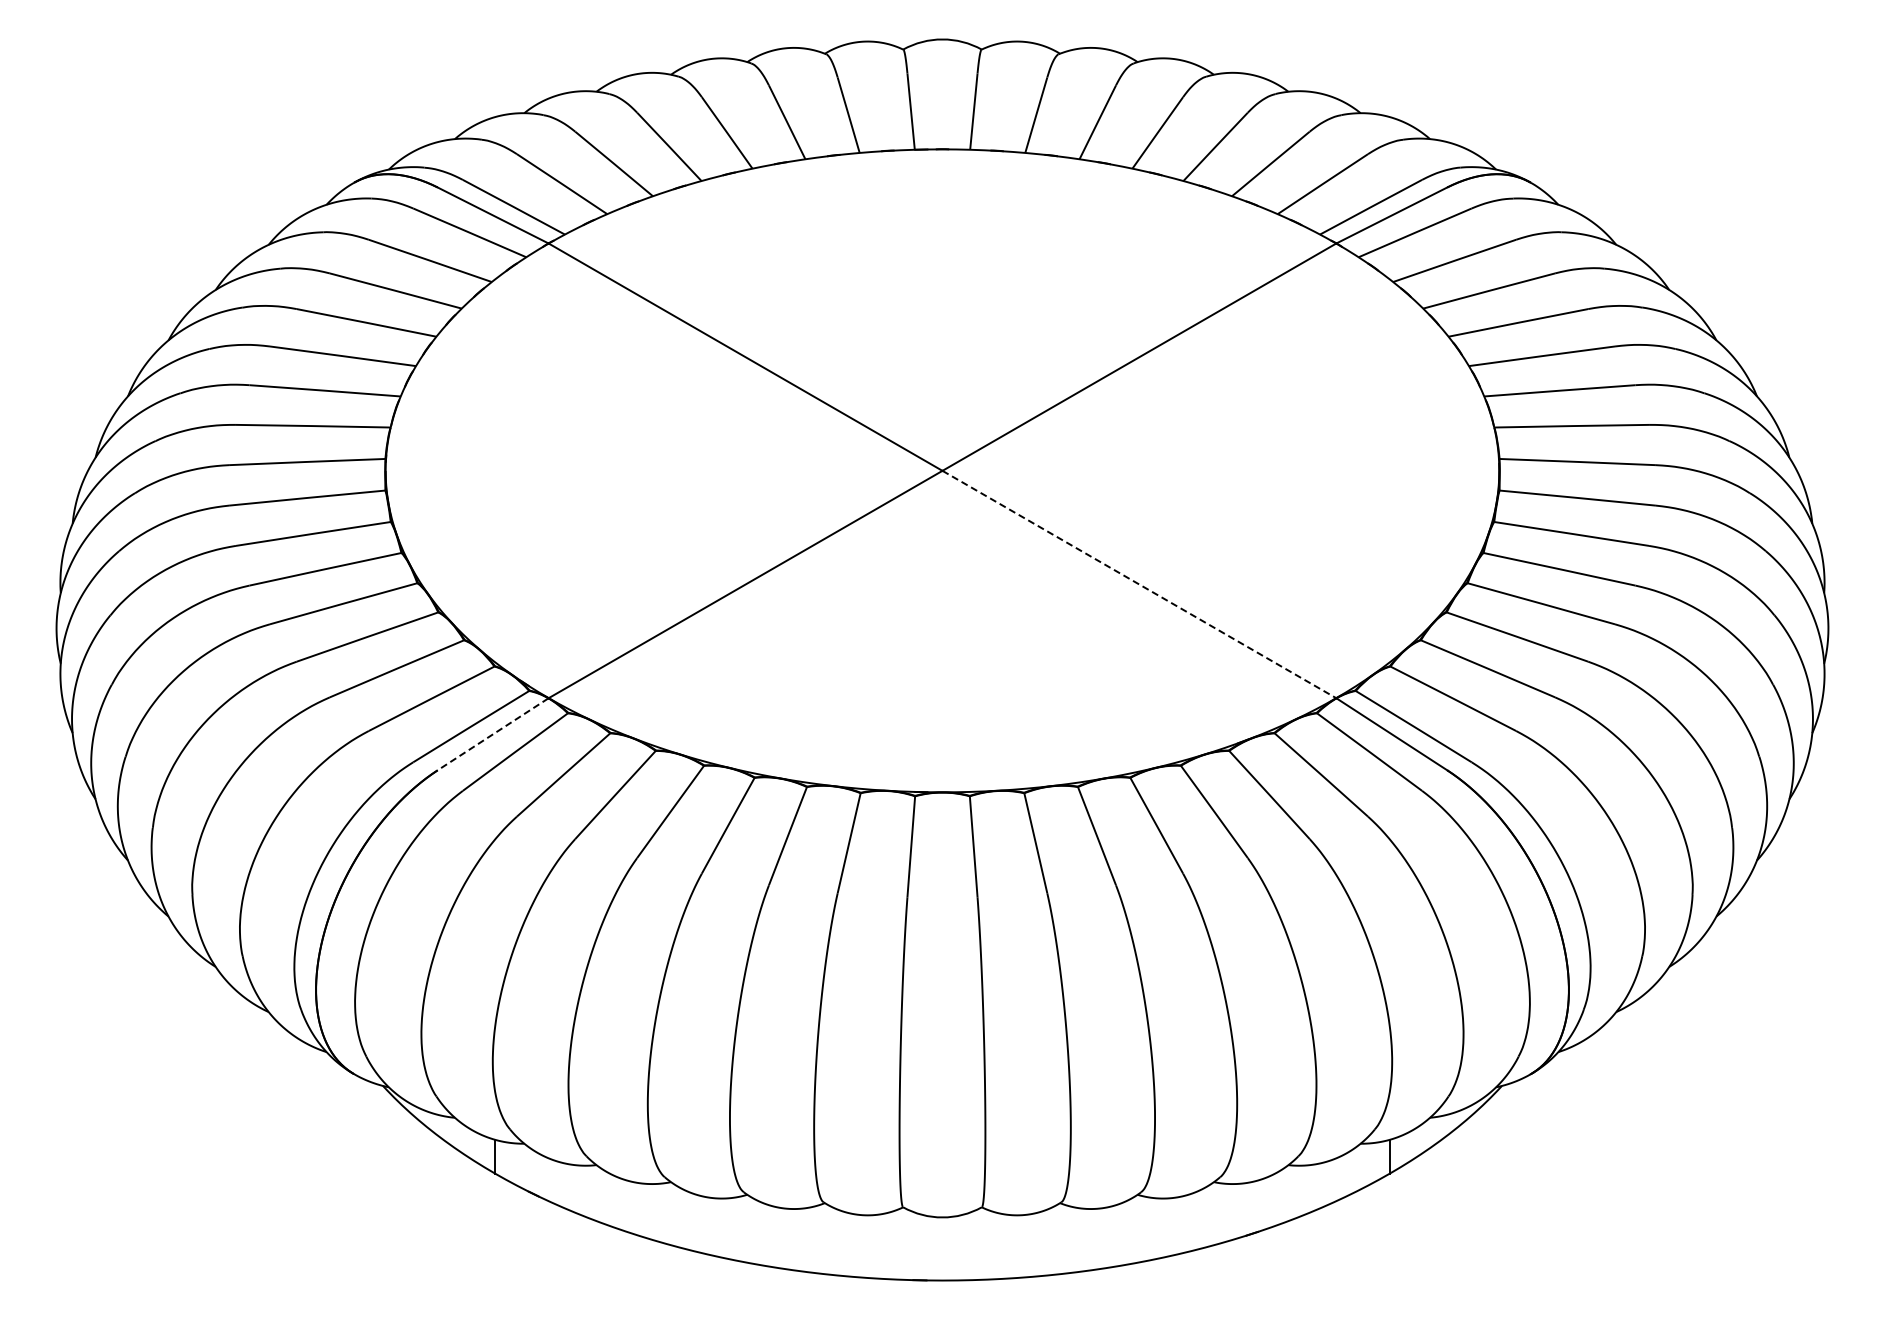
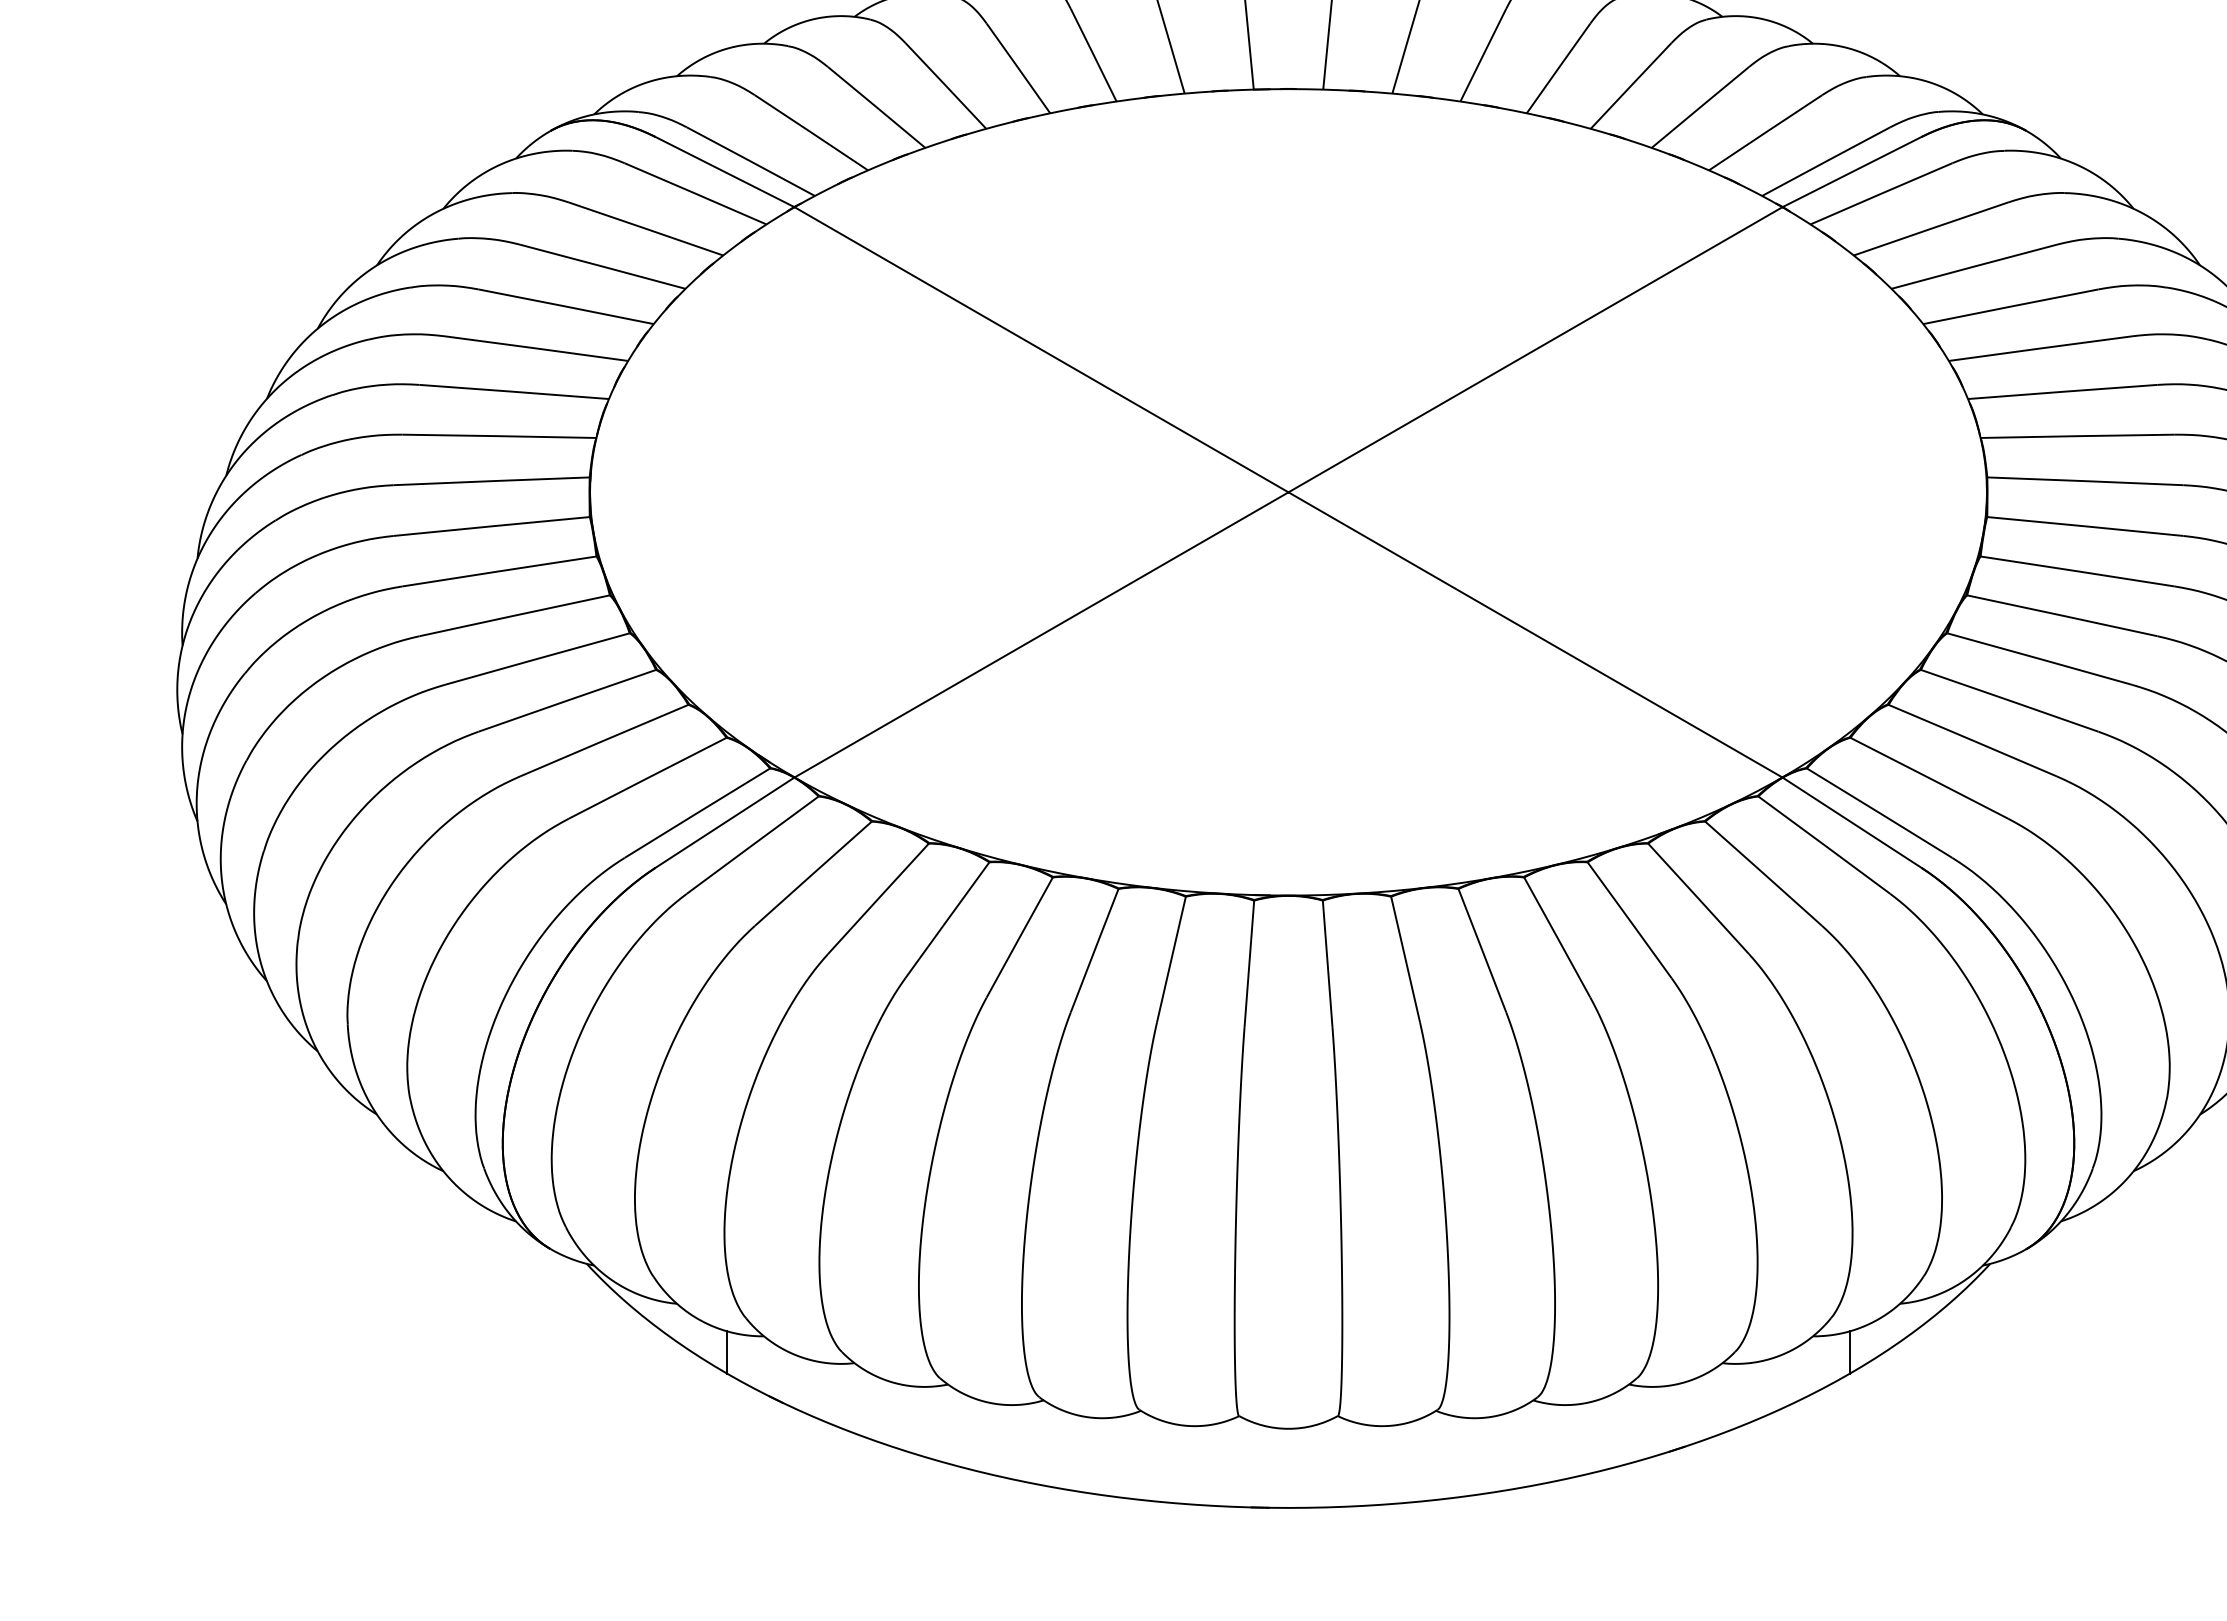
line: (1139, 584) -> (1535, 634), dashed -> solid
line: (492, 734) -> (724, 823), dashed -> solid

